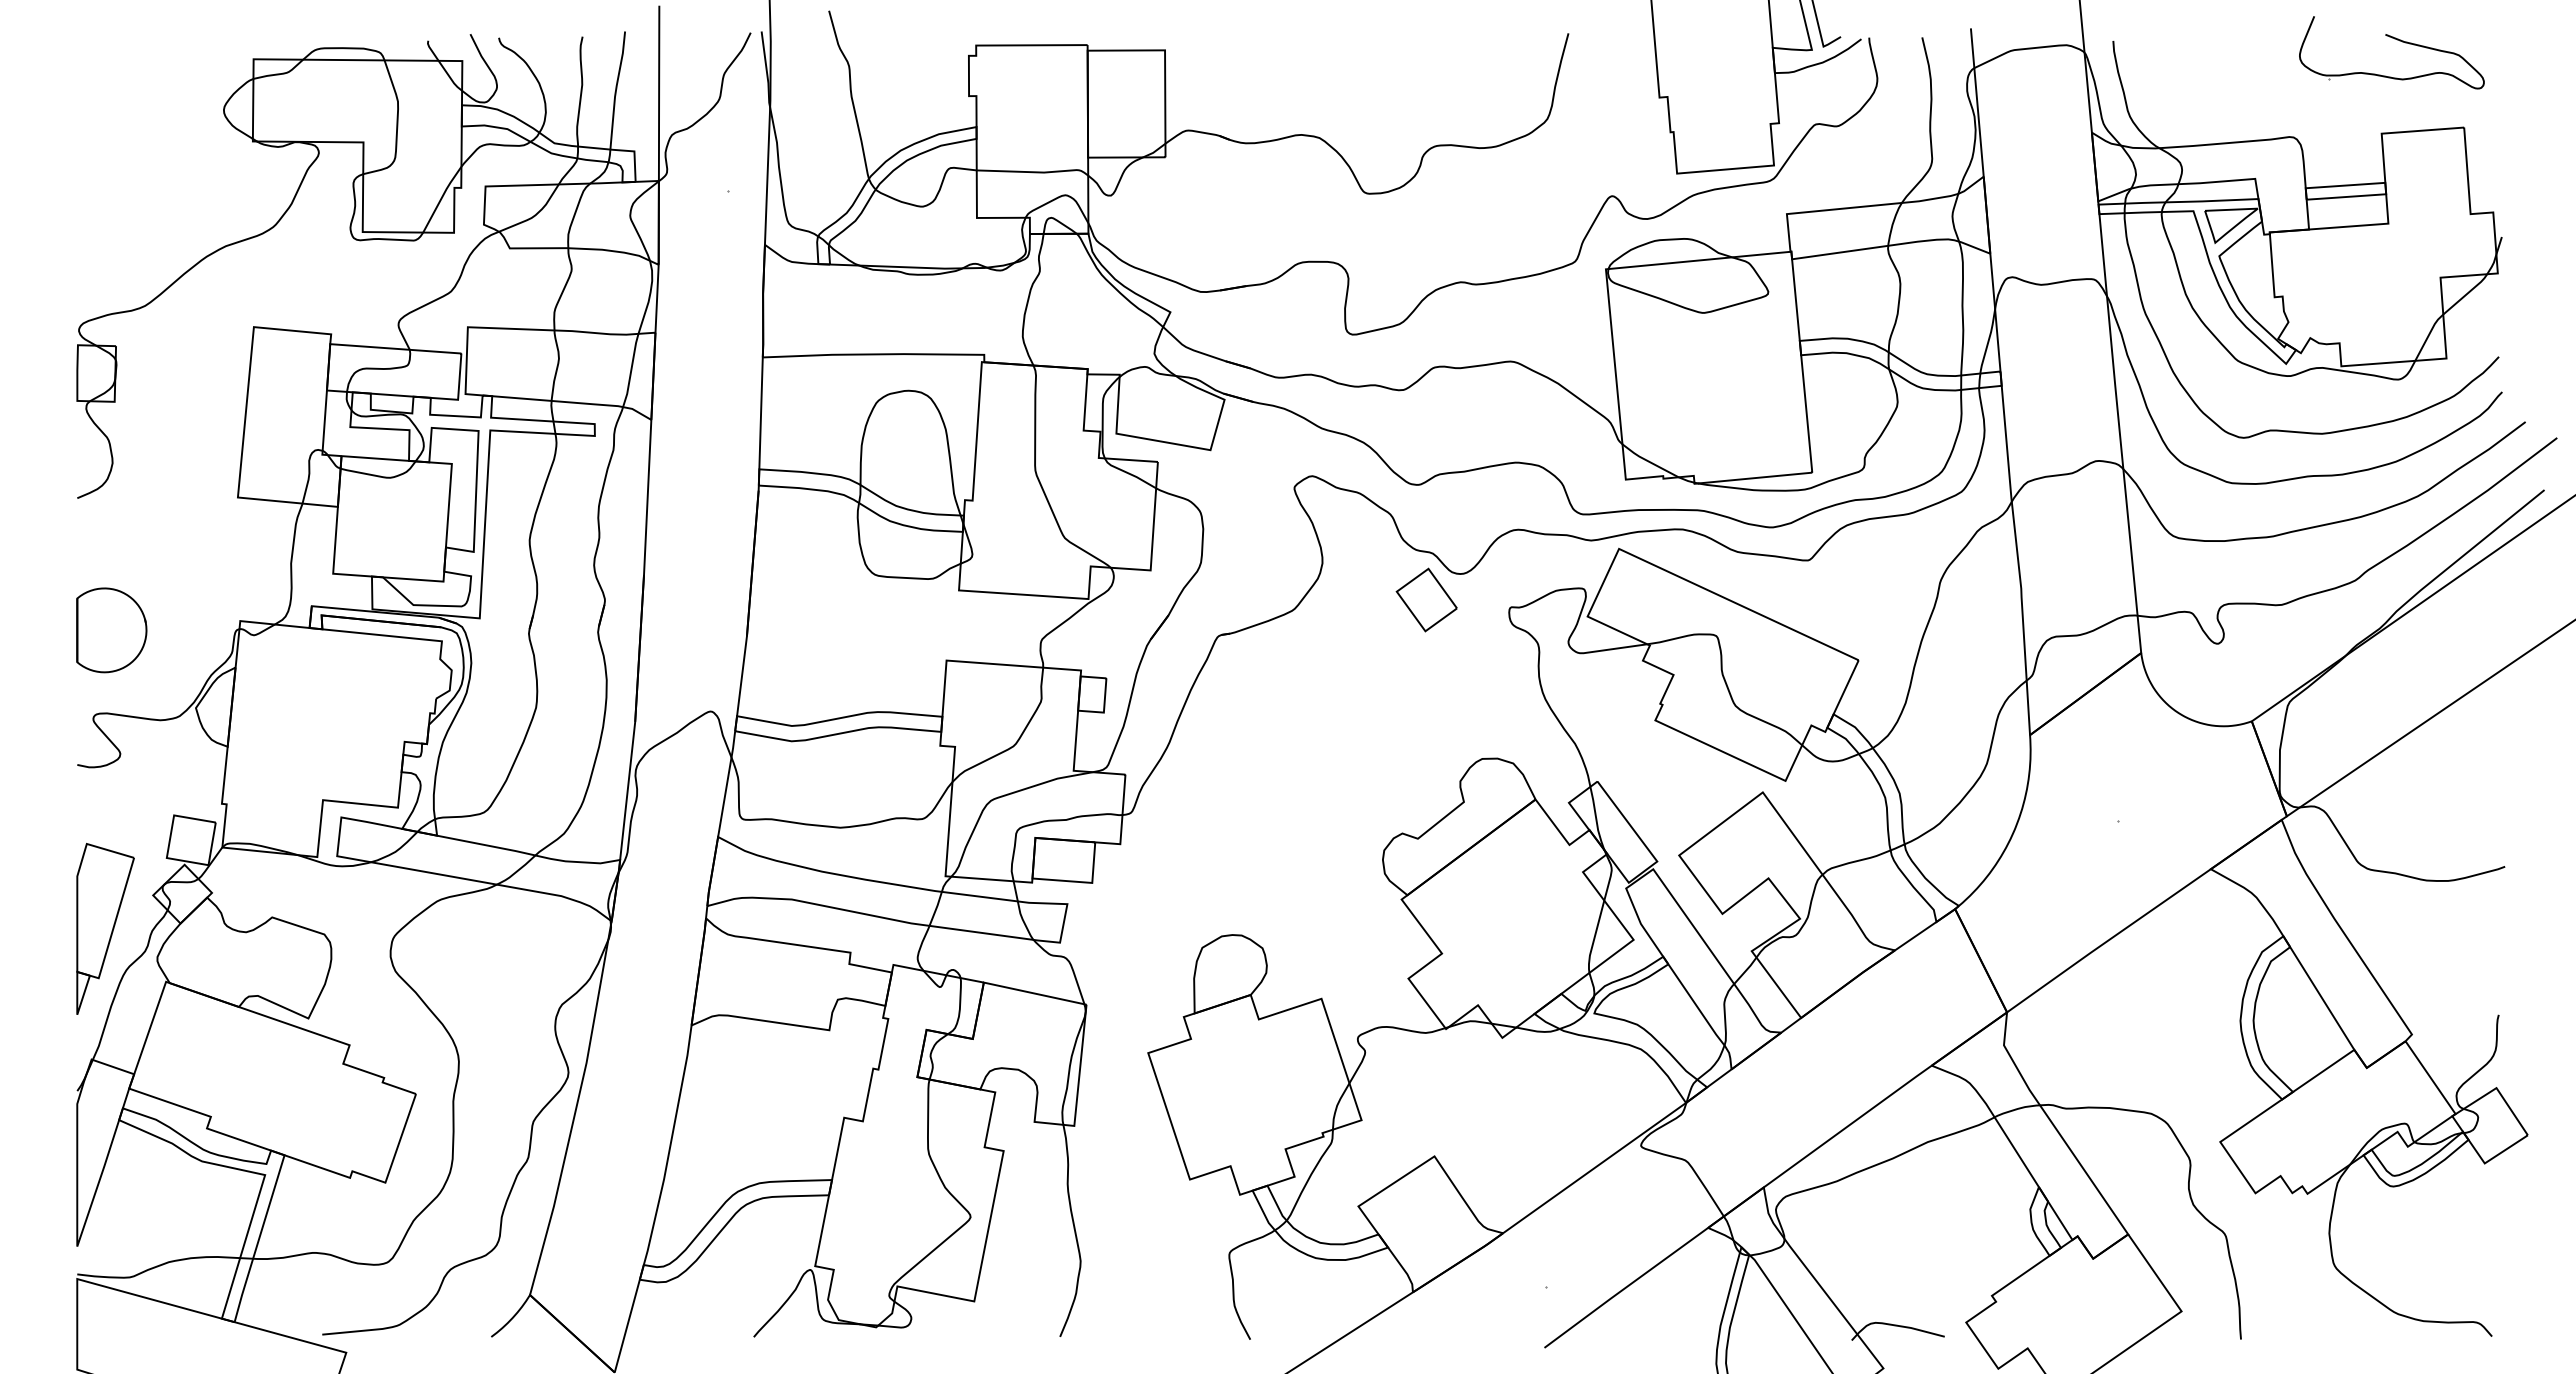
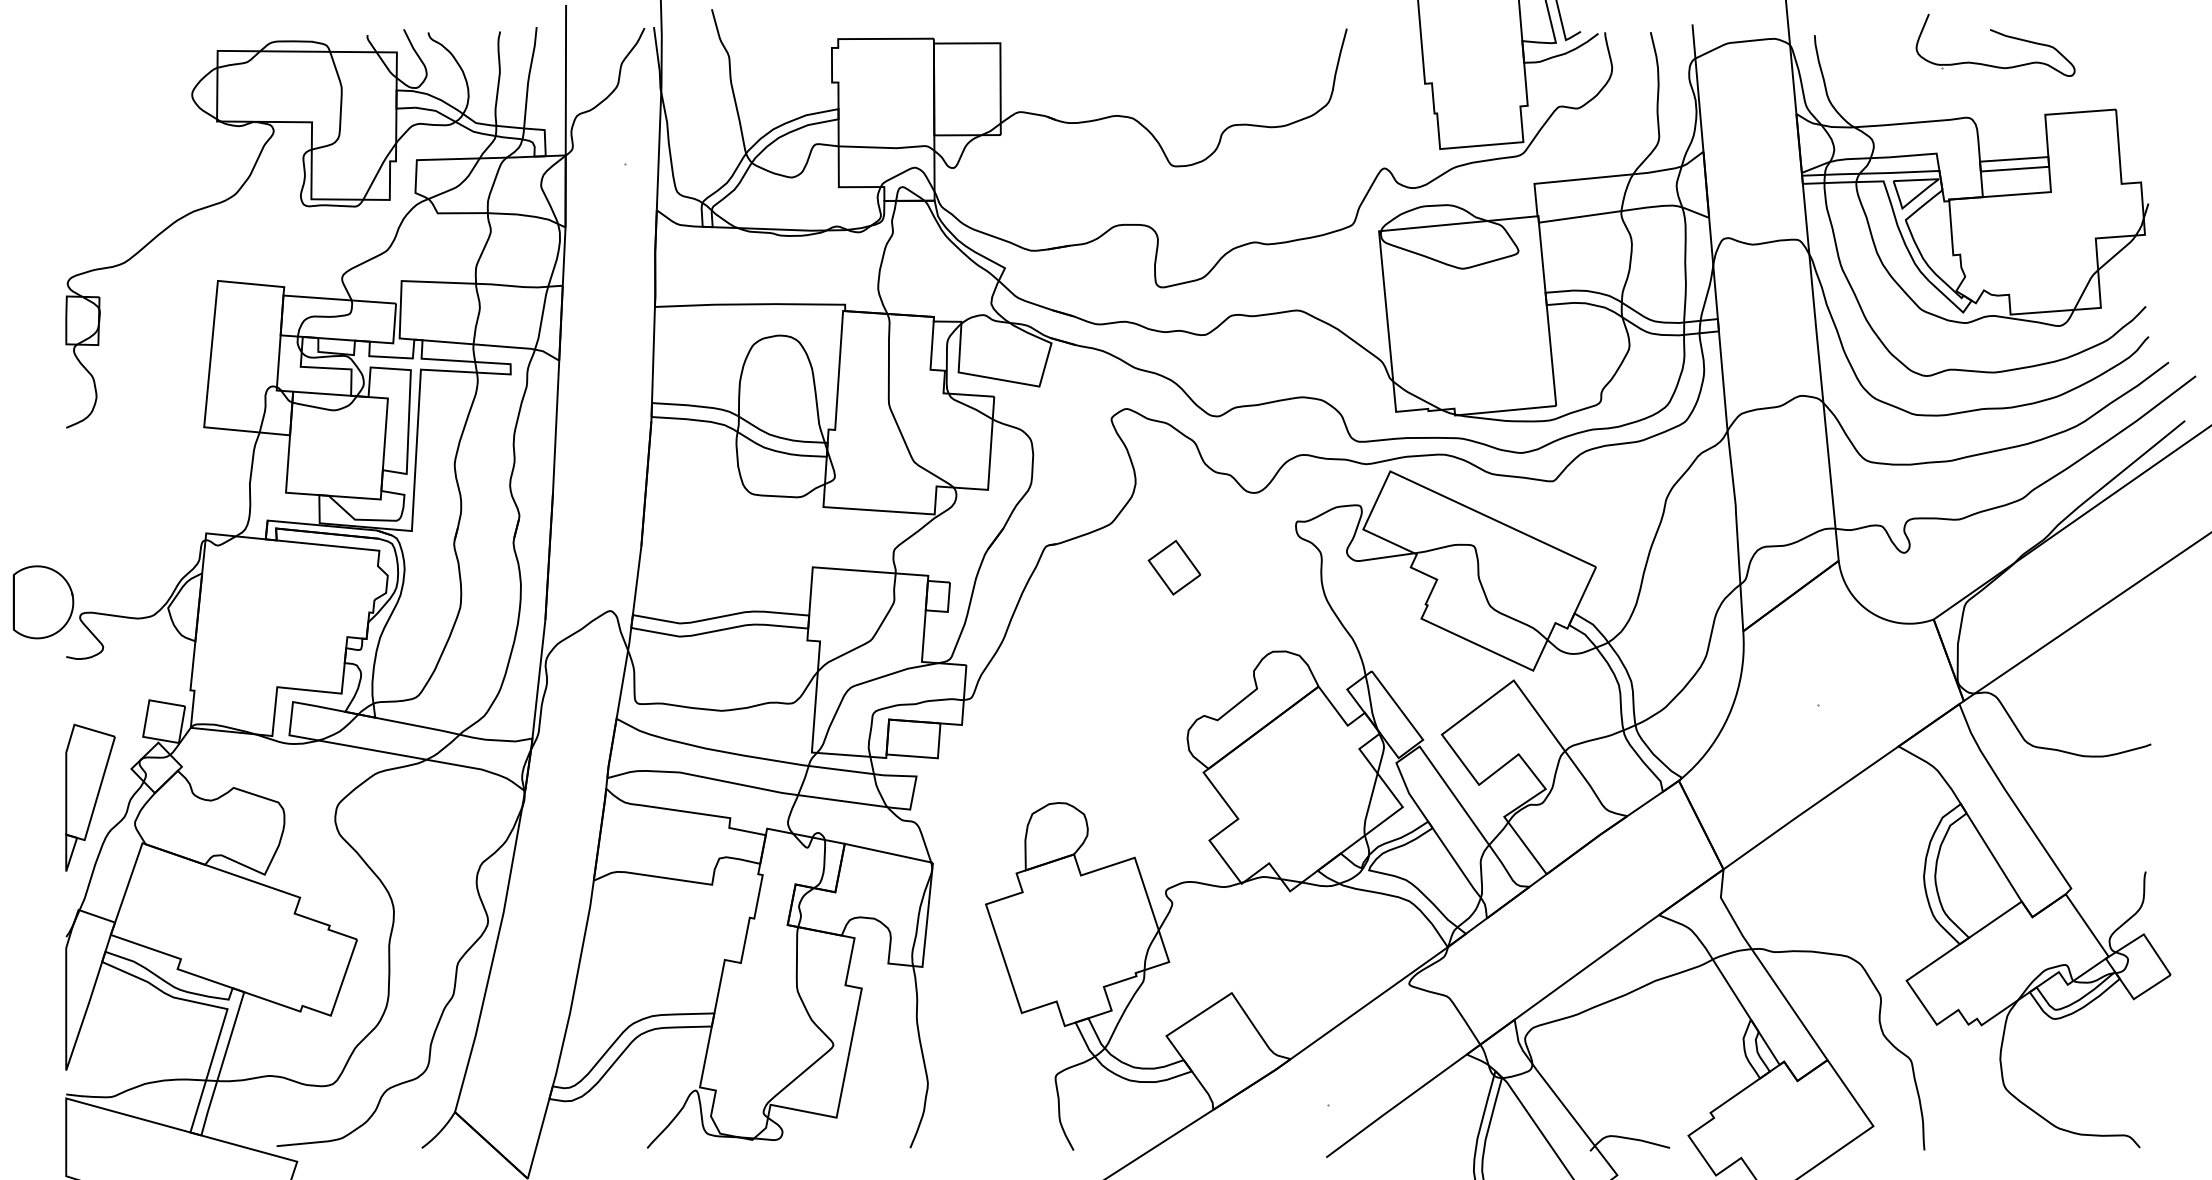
part: (2394, 39) -> (1997, 33), moved
part: (1426, 599) -> (1174, 567), moved
part: (111, 630) -> (43, 602), moved

